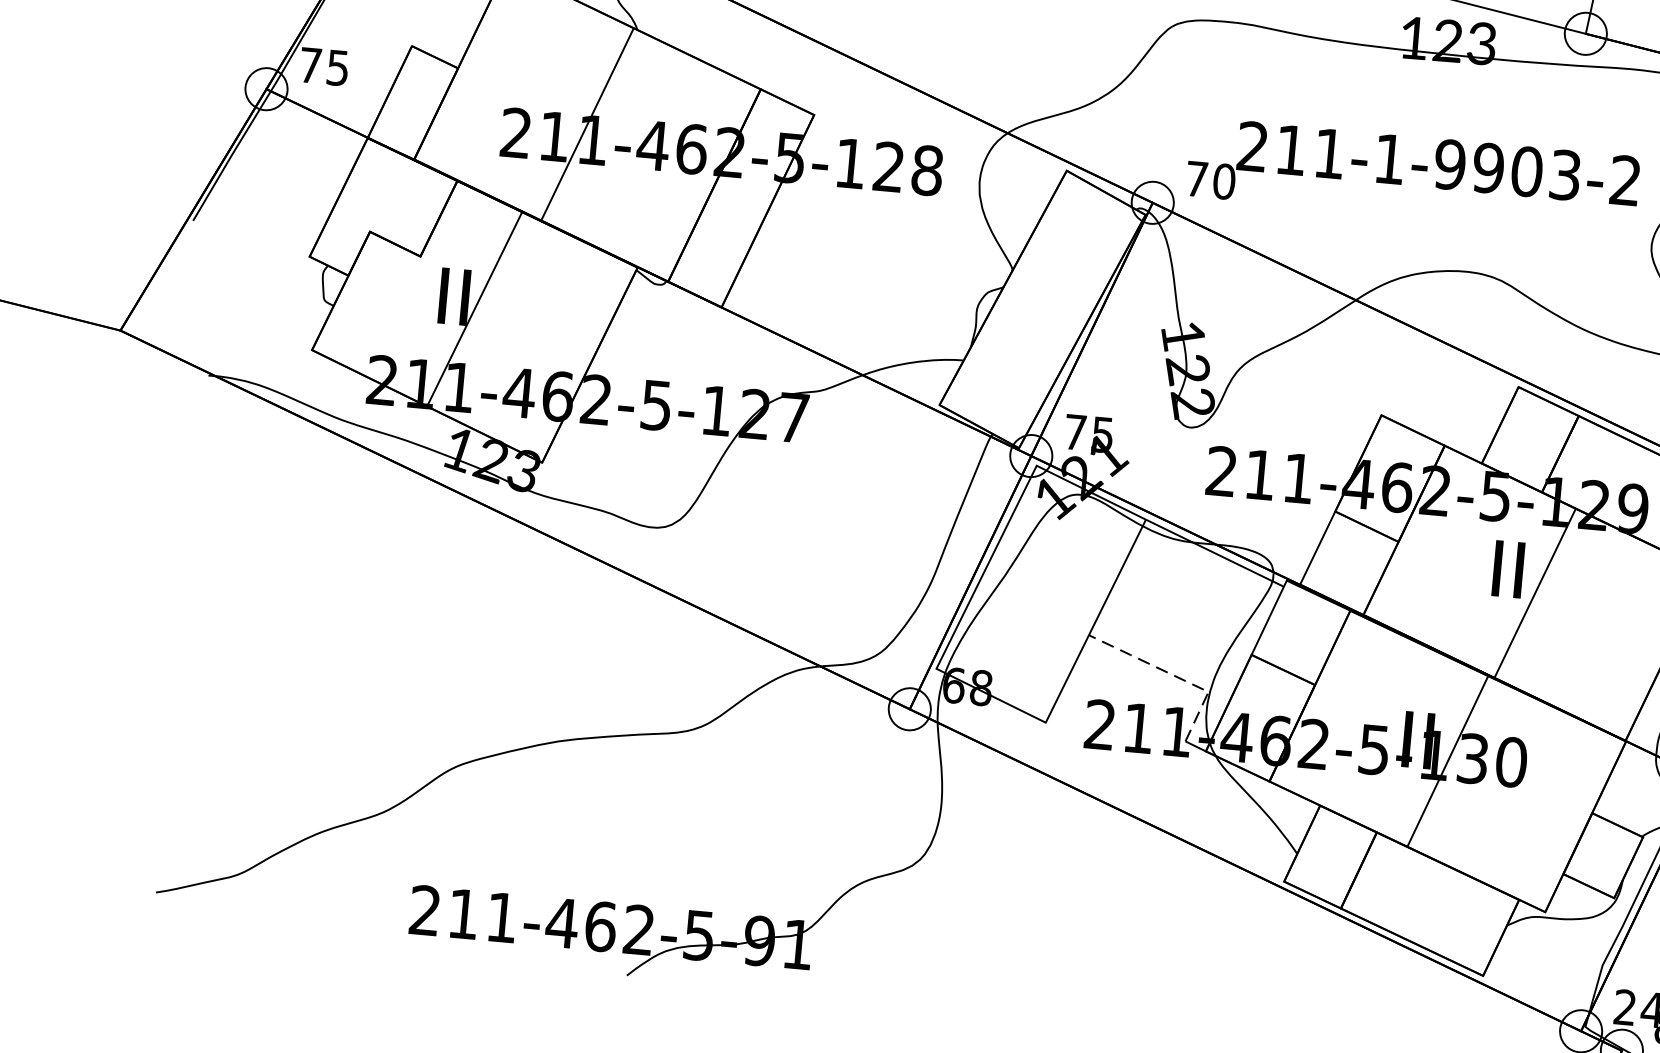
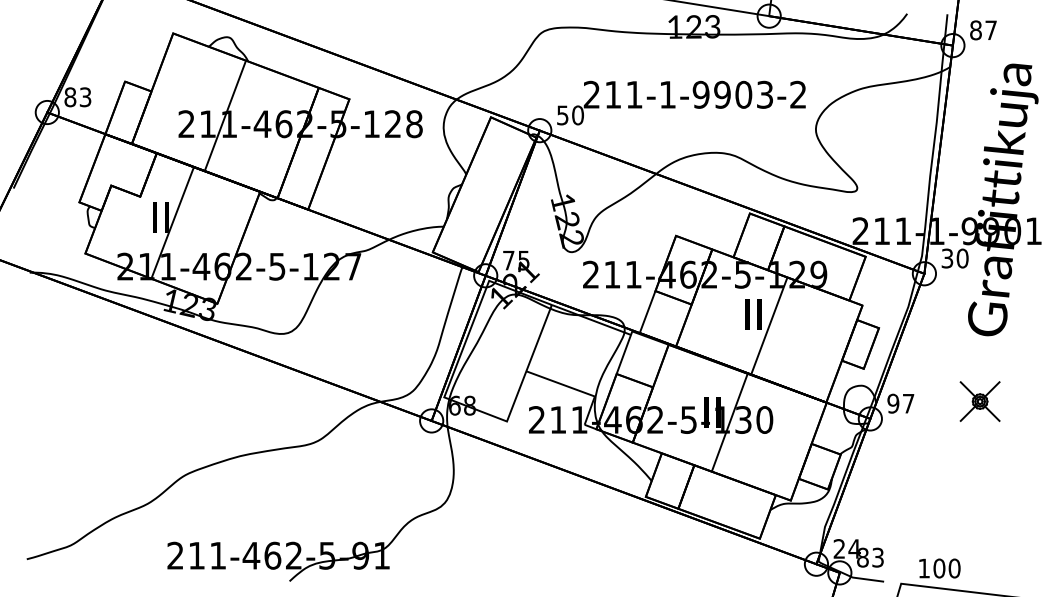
text: (323, 67) -> (77, 97), 75 -> 83
text: (1196, 179) -> (562, 115), 70 -> 50
line: (1173, 674) -> (574, 388), dashed -> solid

